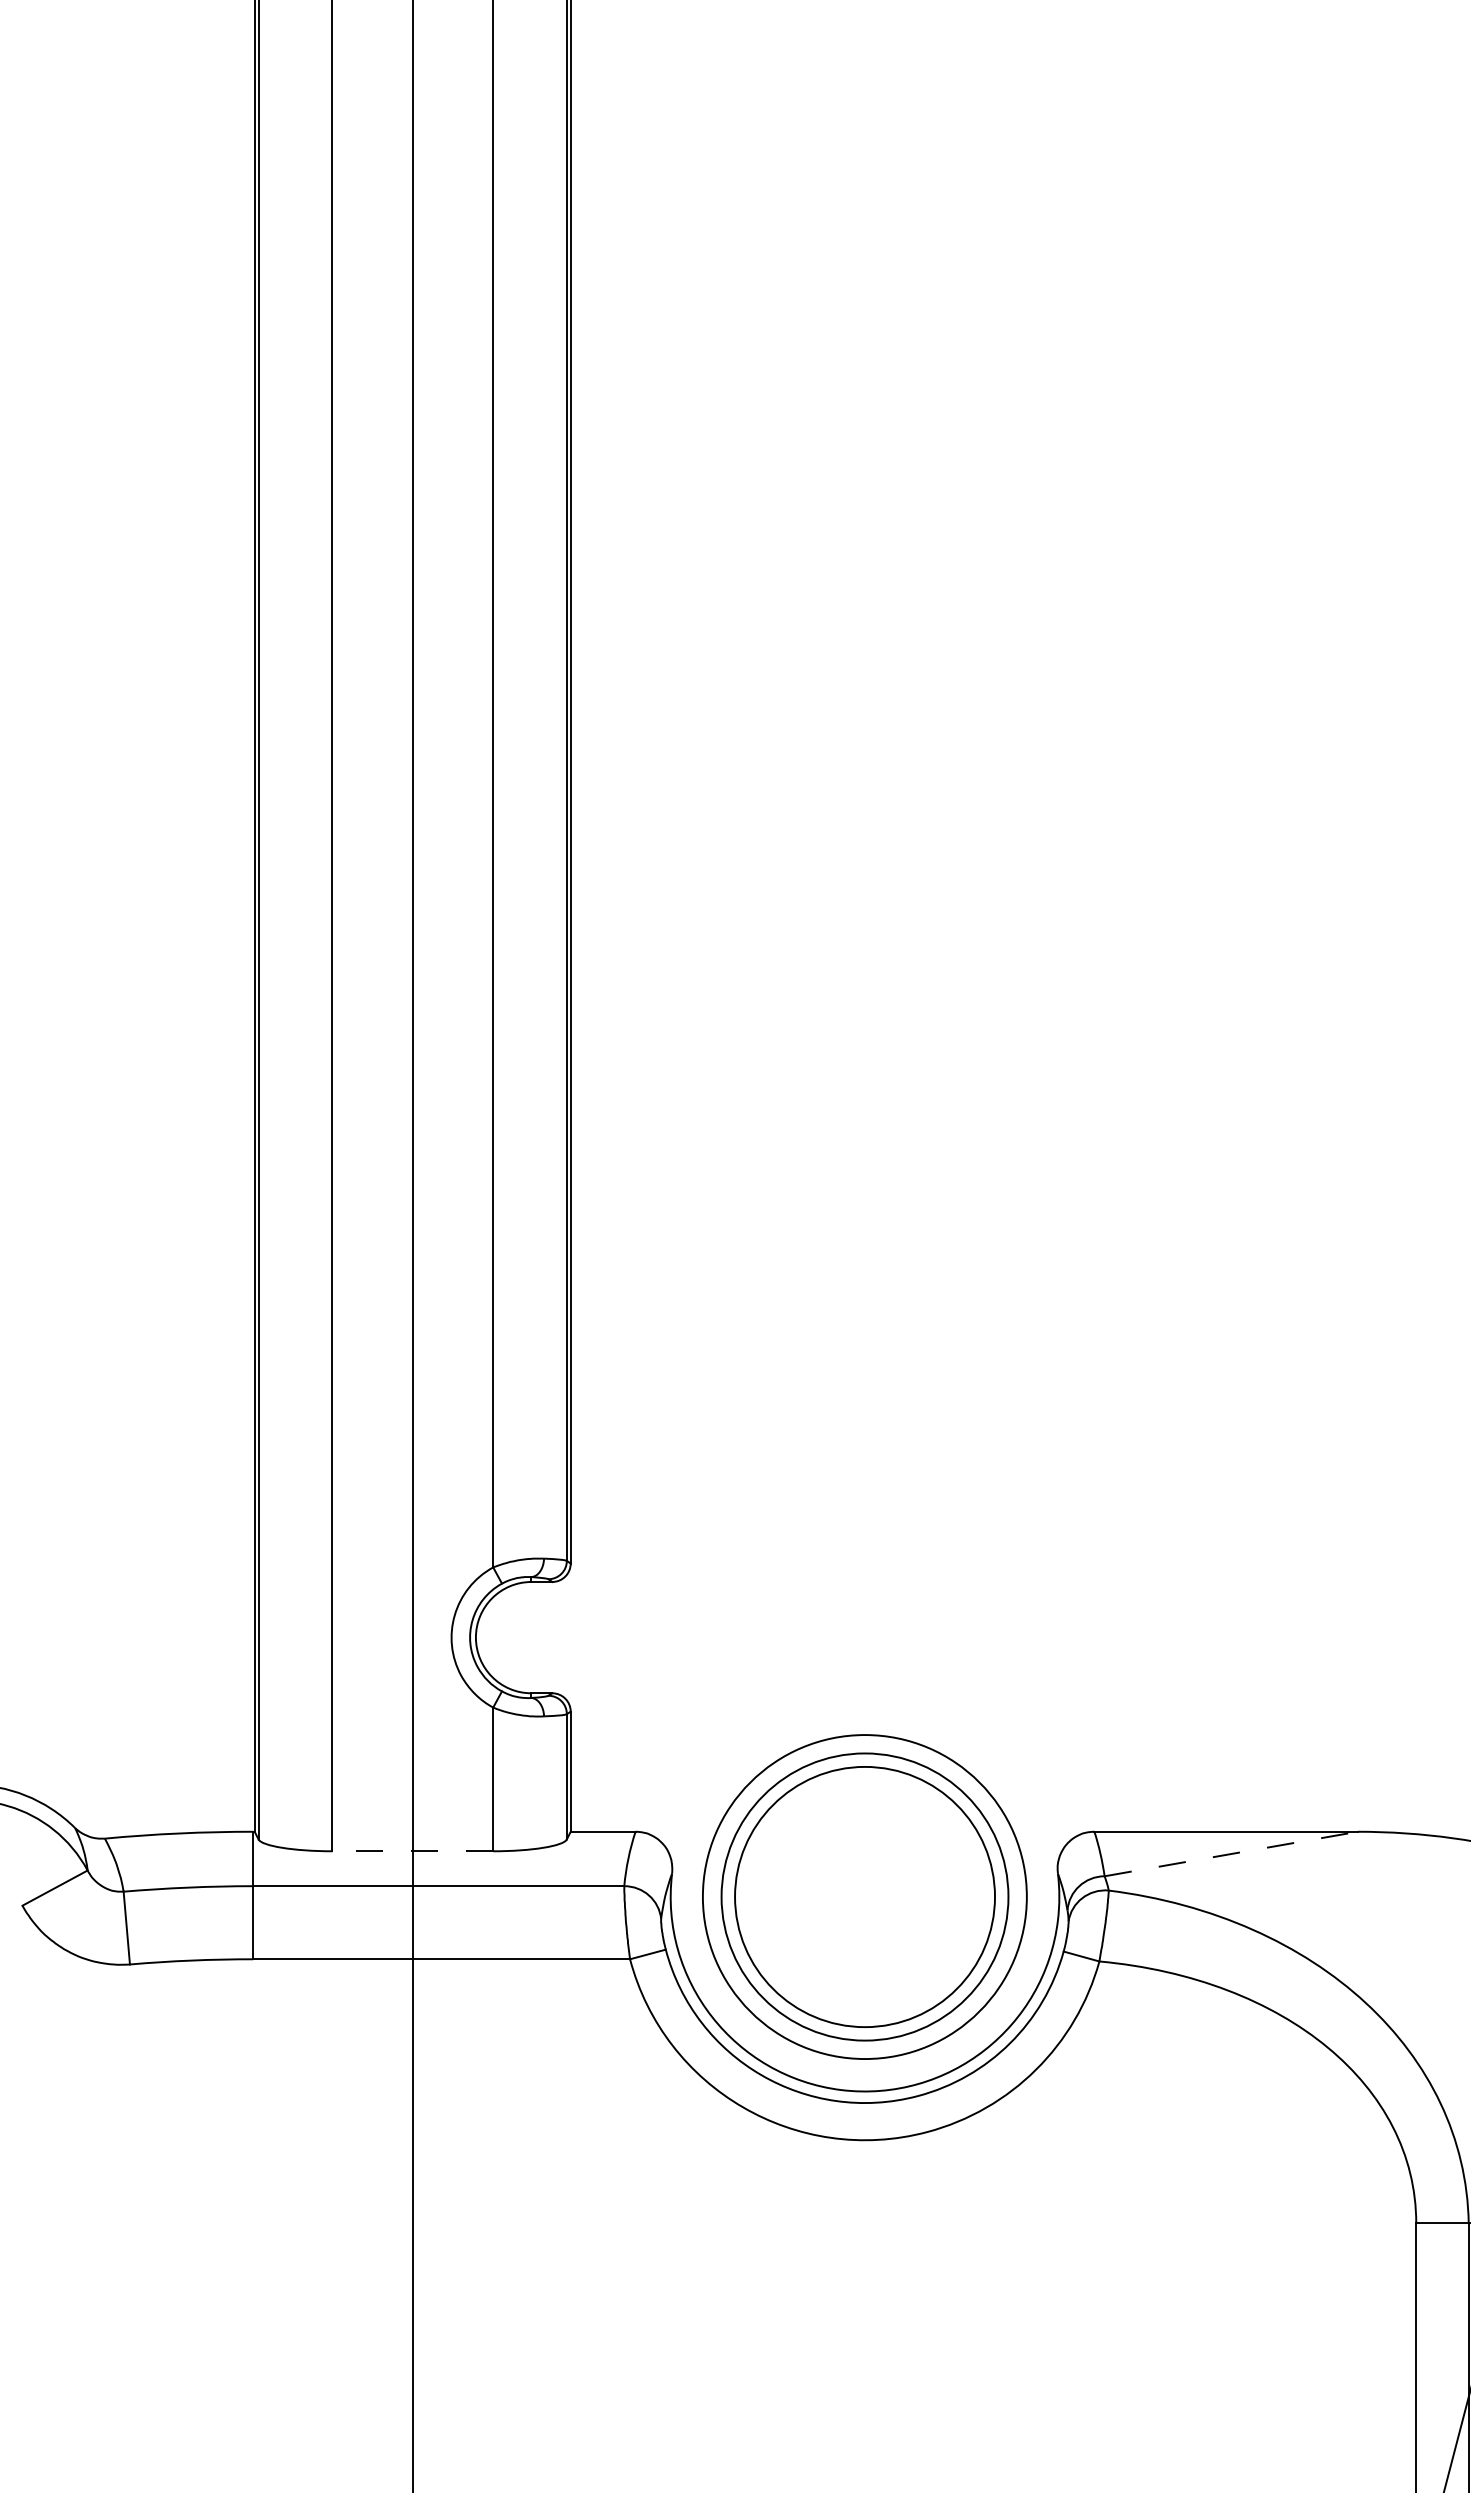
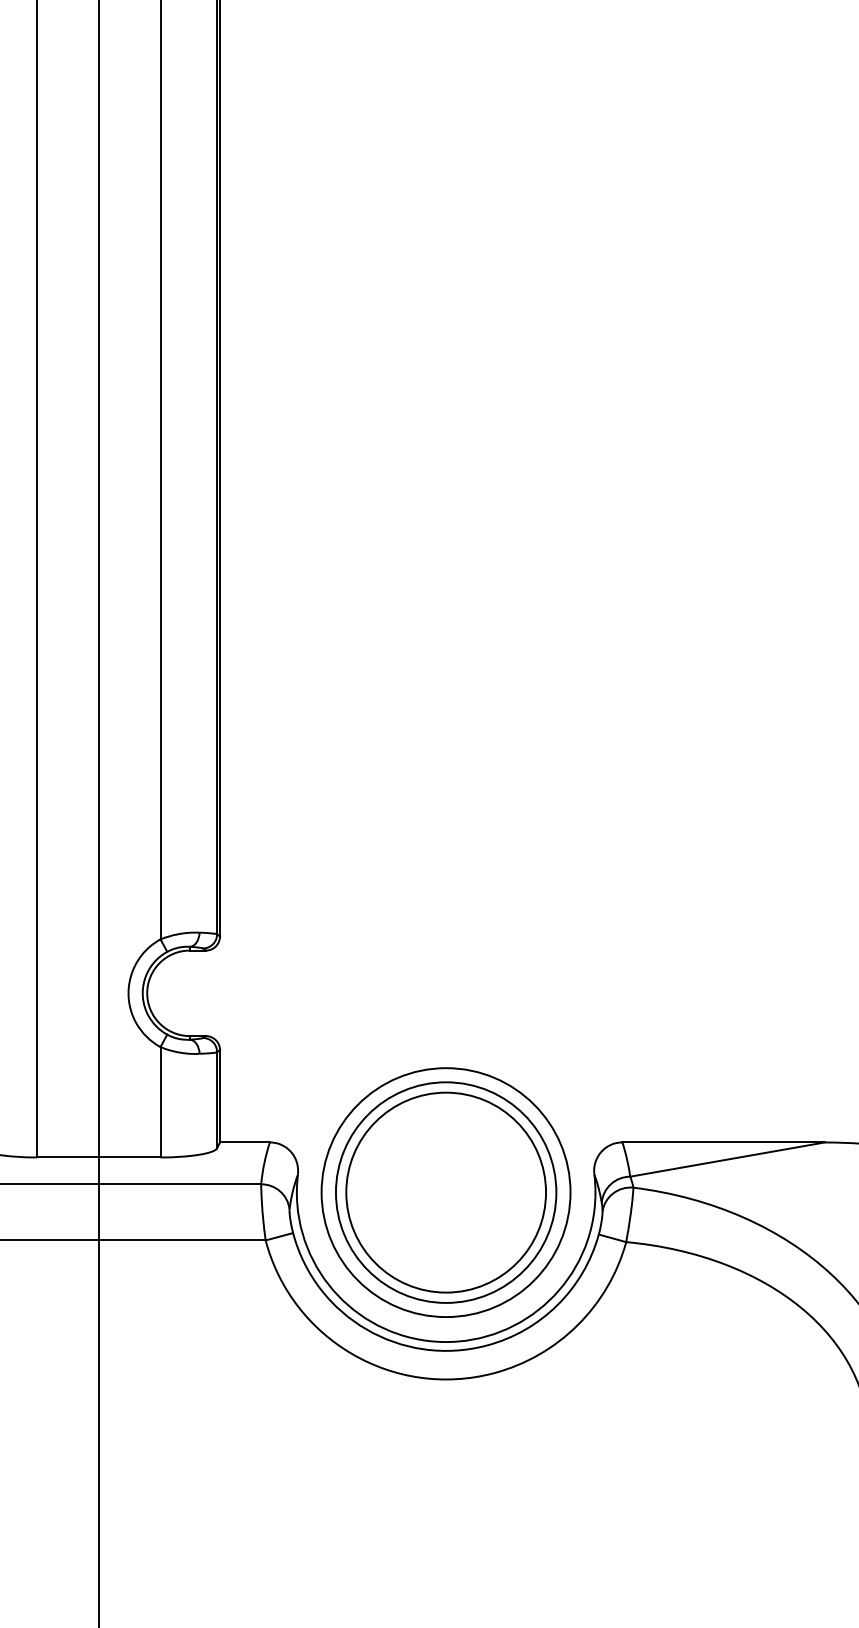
line: (412, 1851) -> (98, 1157), dashed -> solid
line: (1231, 1853) -> (727, 1159), dashed -> solid

